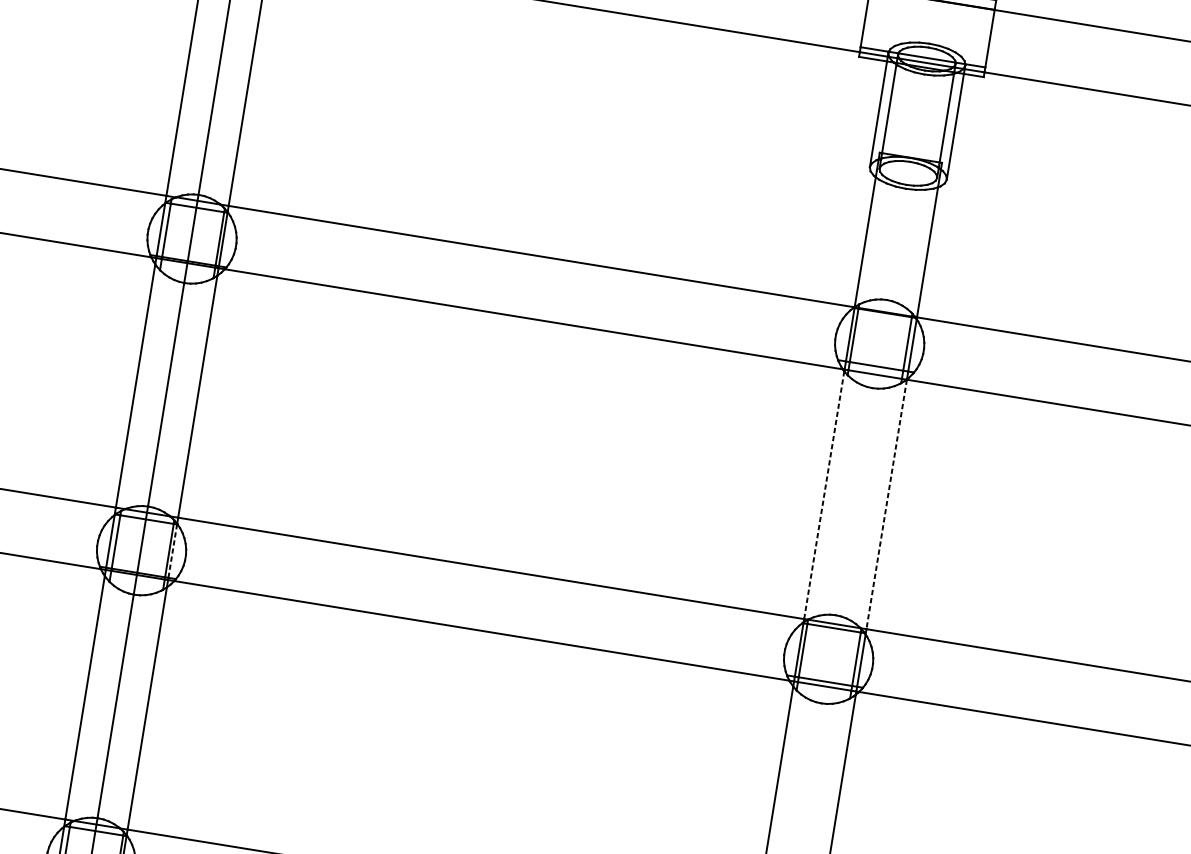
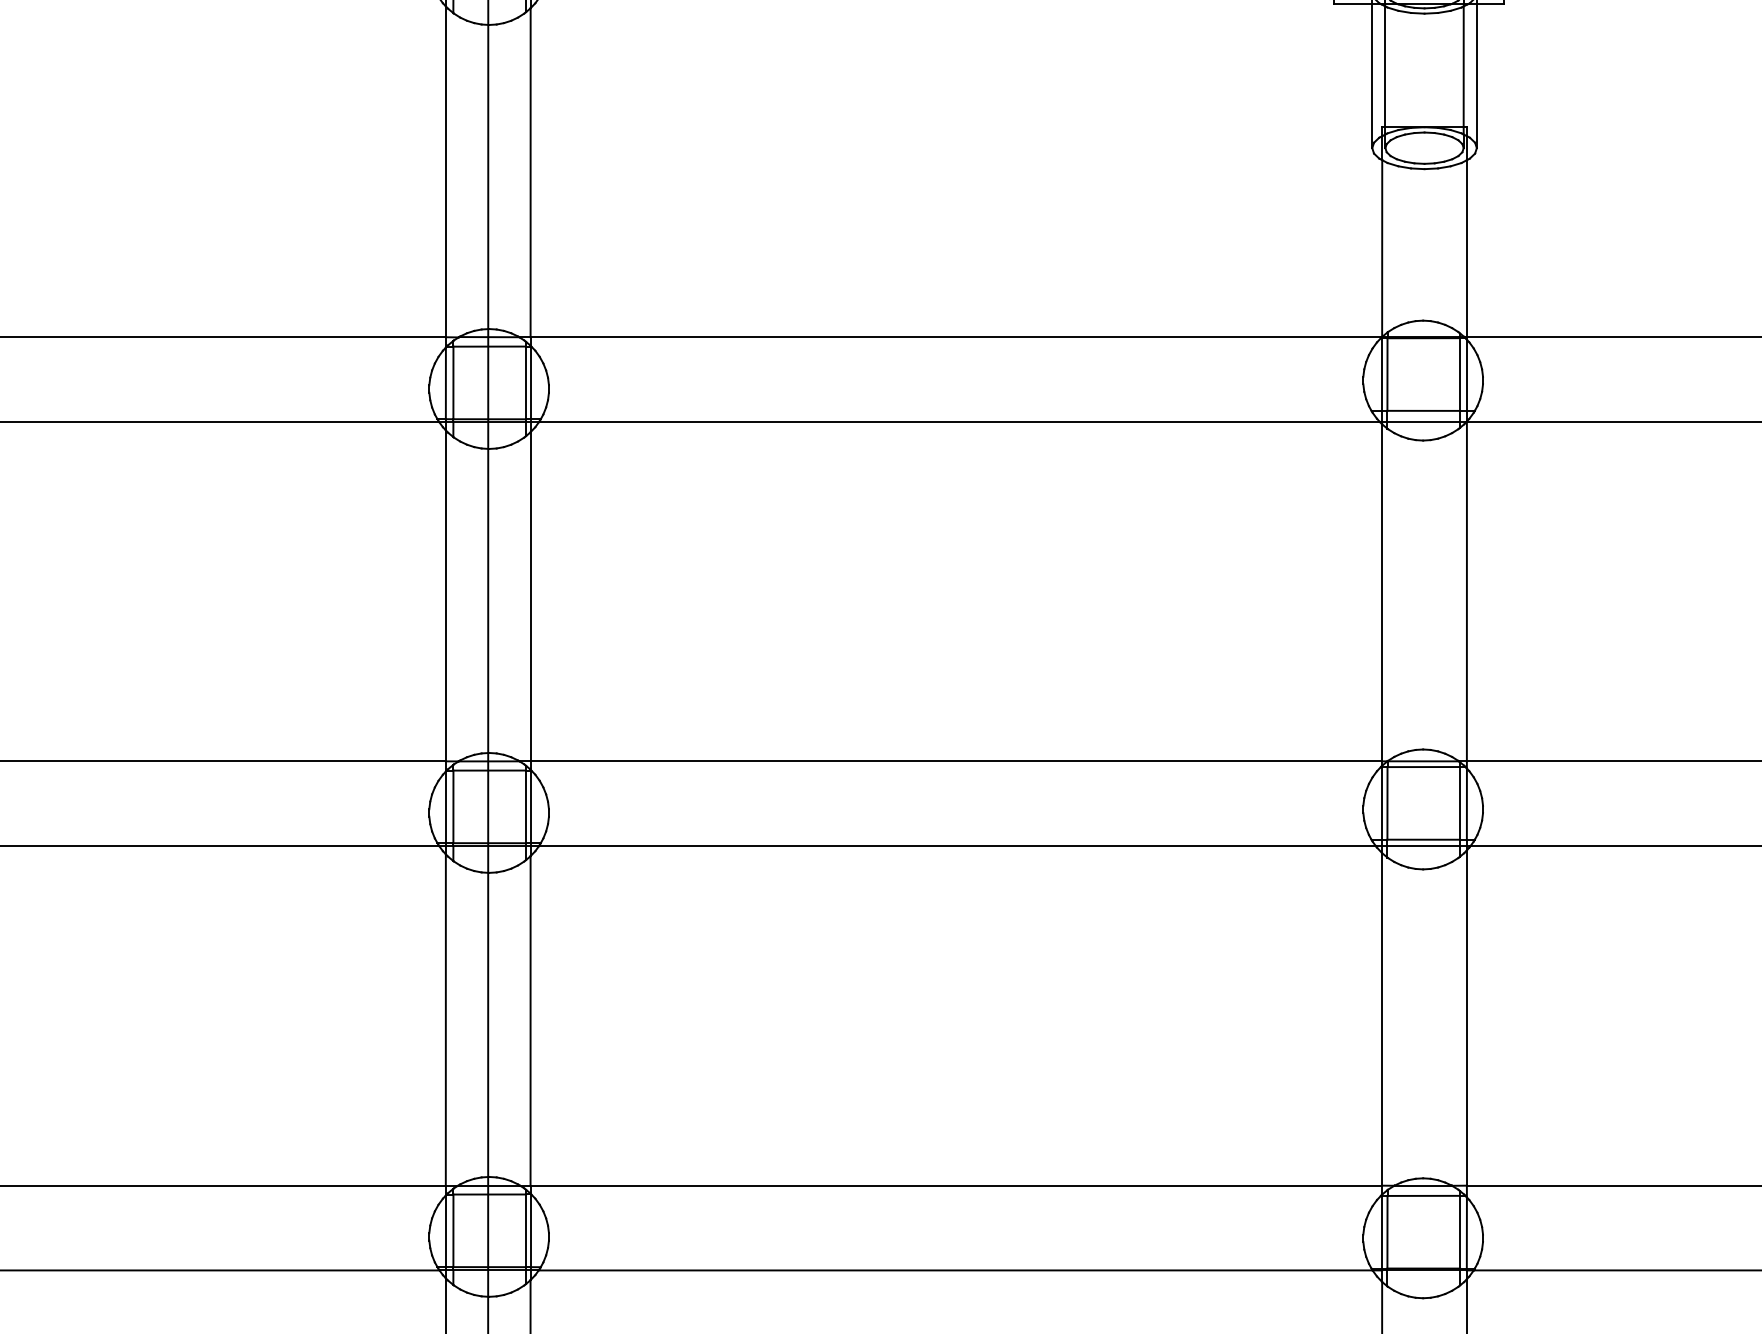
line: (824, 494) -> (1382, 592), dashed -> solid
line: (886, 504) -> (1466, 591), dashed -> solid
line: (172, 550) -> (530, 806), dashed -> solid

